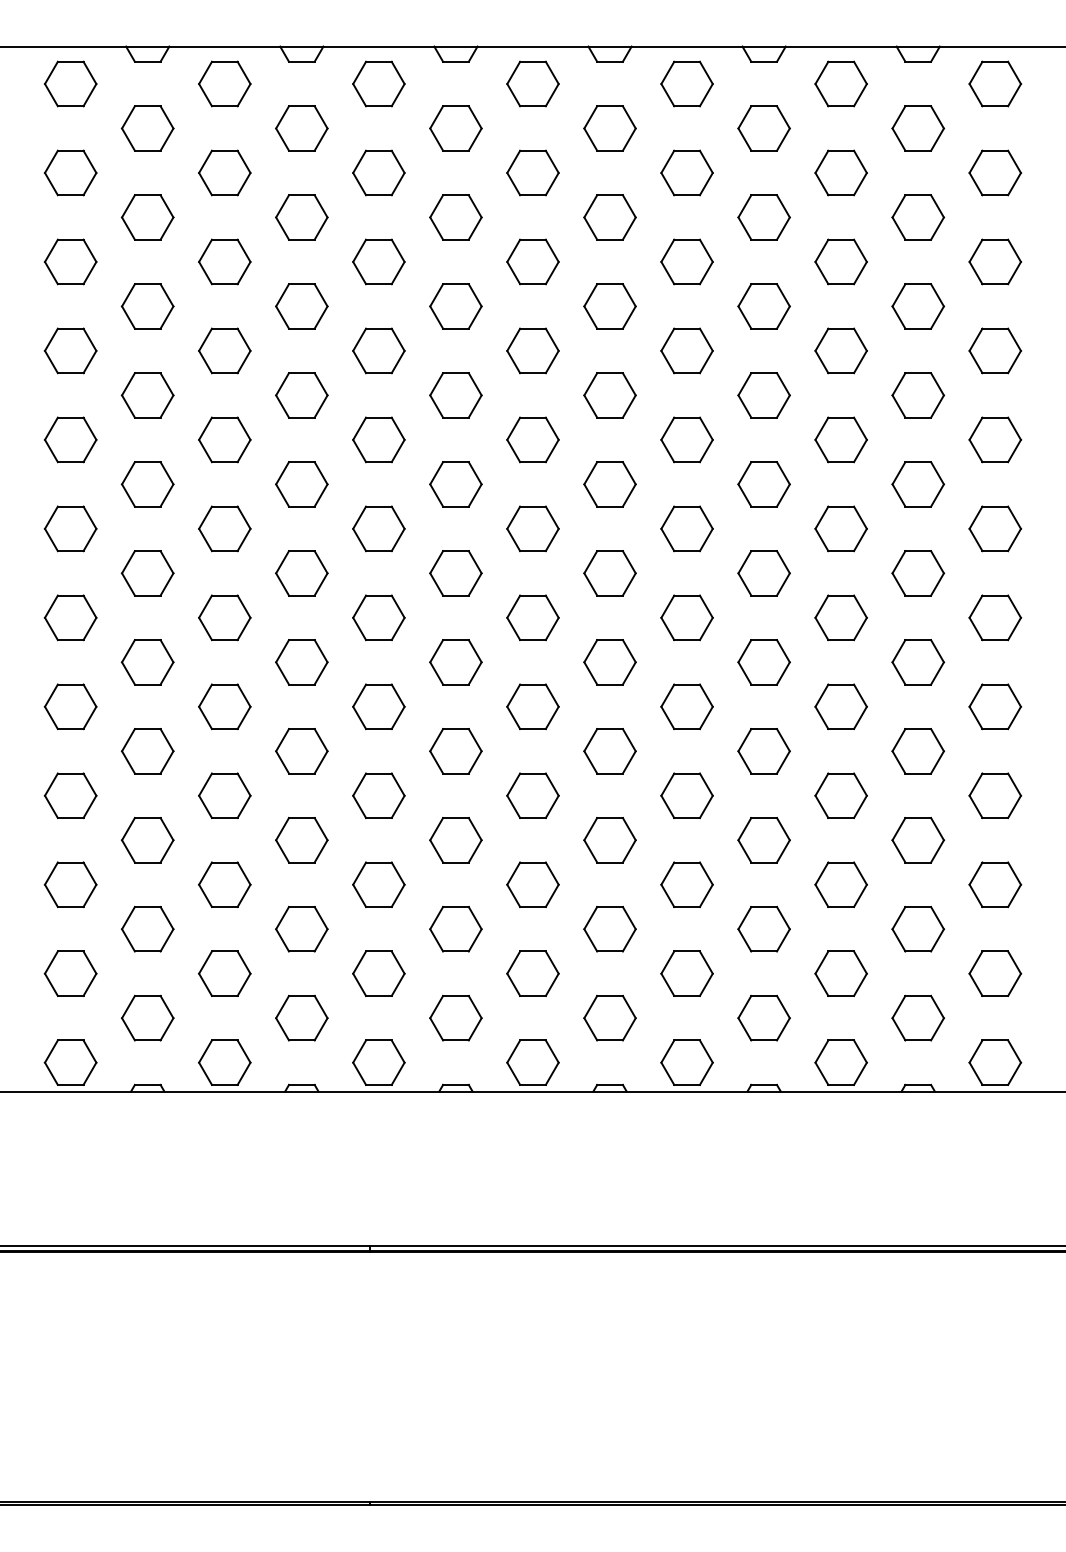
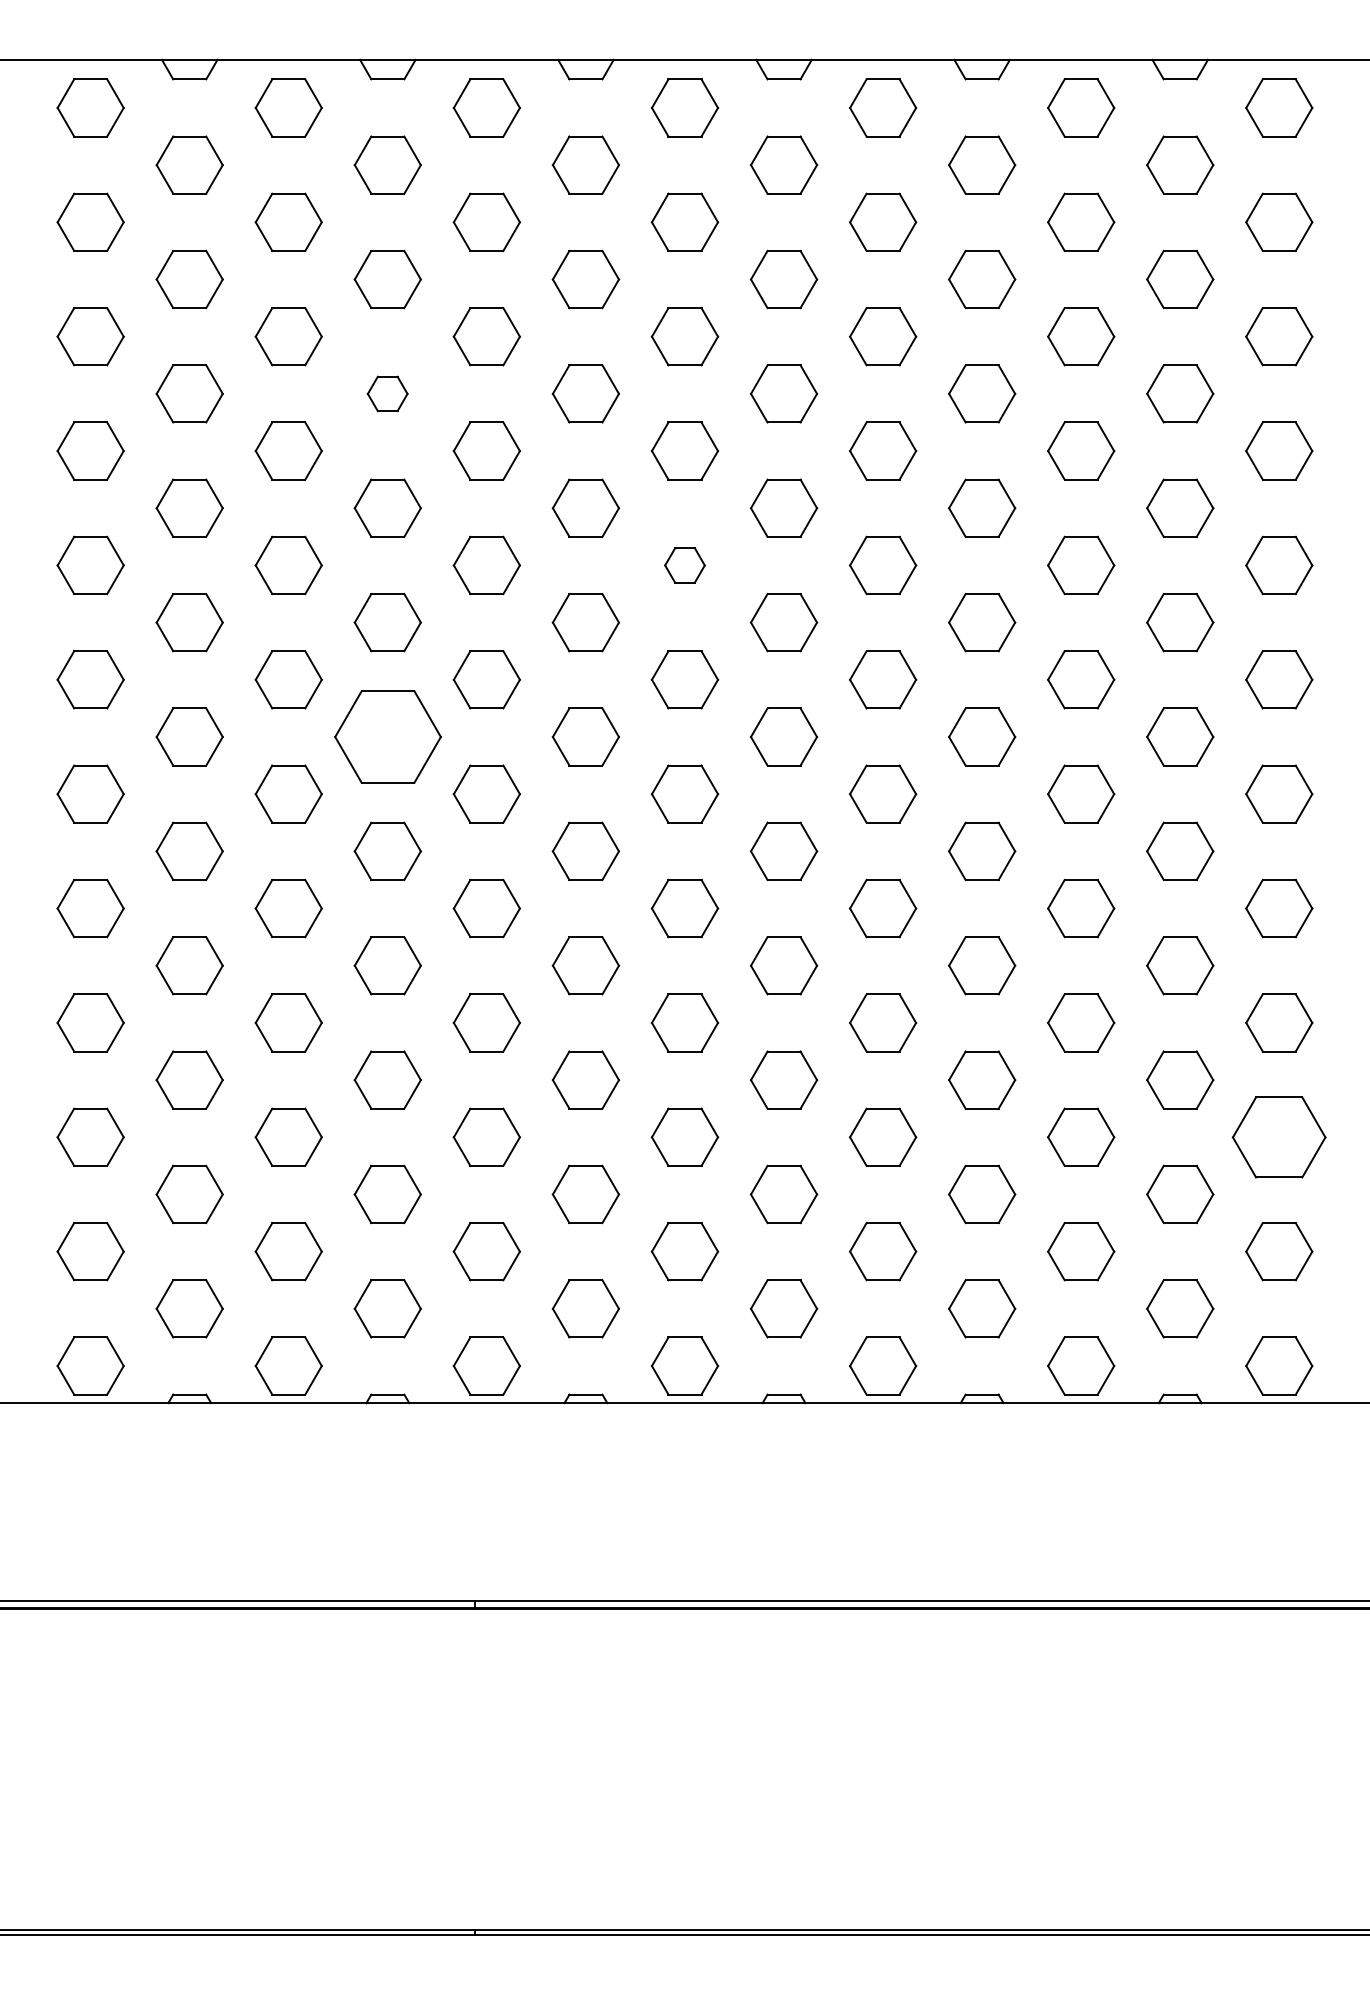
part: (301, 306) -> (387, 393), size x0.6
part: (532, 439) -> (684, 565), size x0.6
part: (301, 572) -> (387, 736), size x1.6
part: (995, 884) -> (1279, 1136), size x1.4

